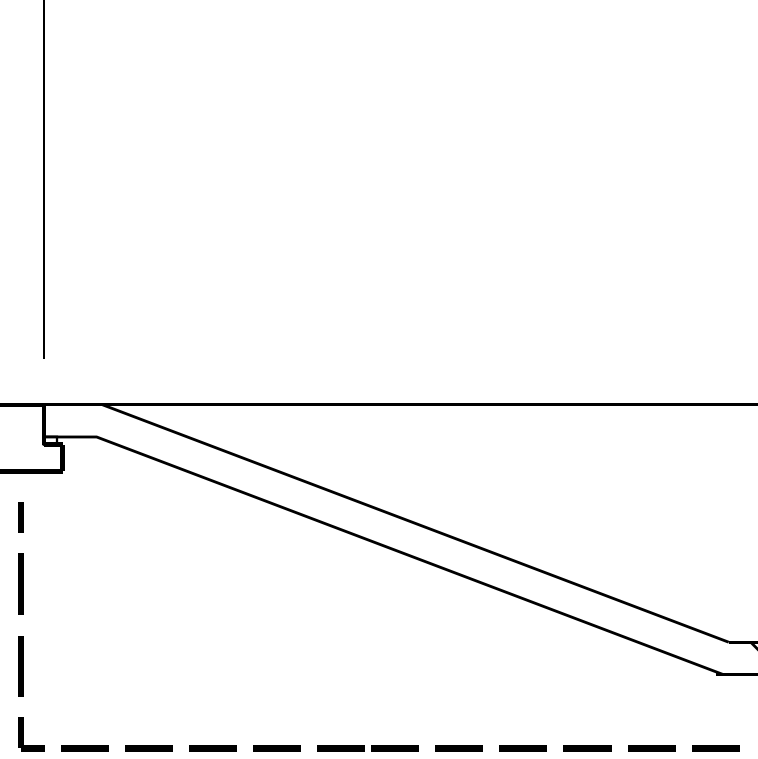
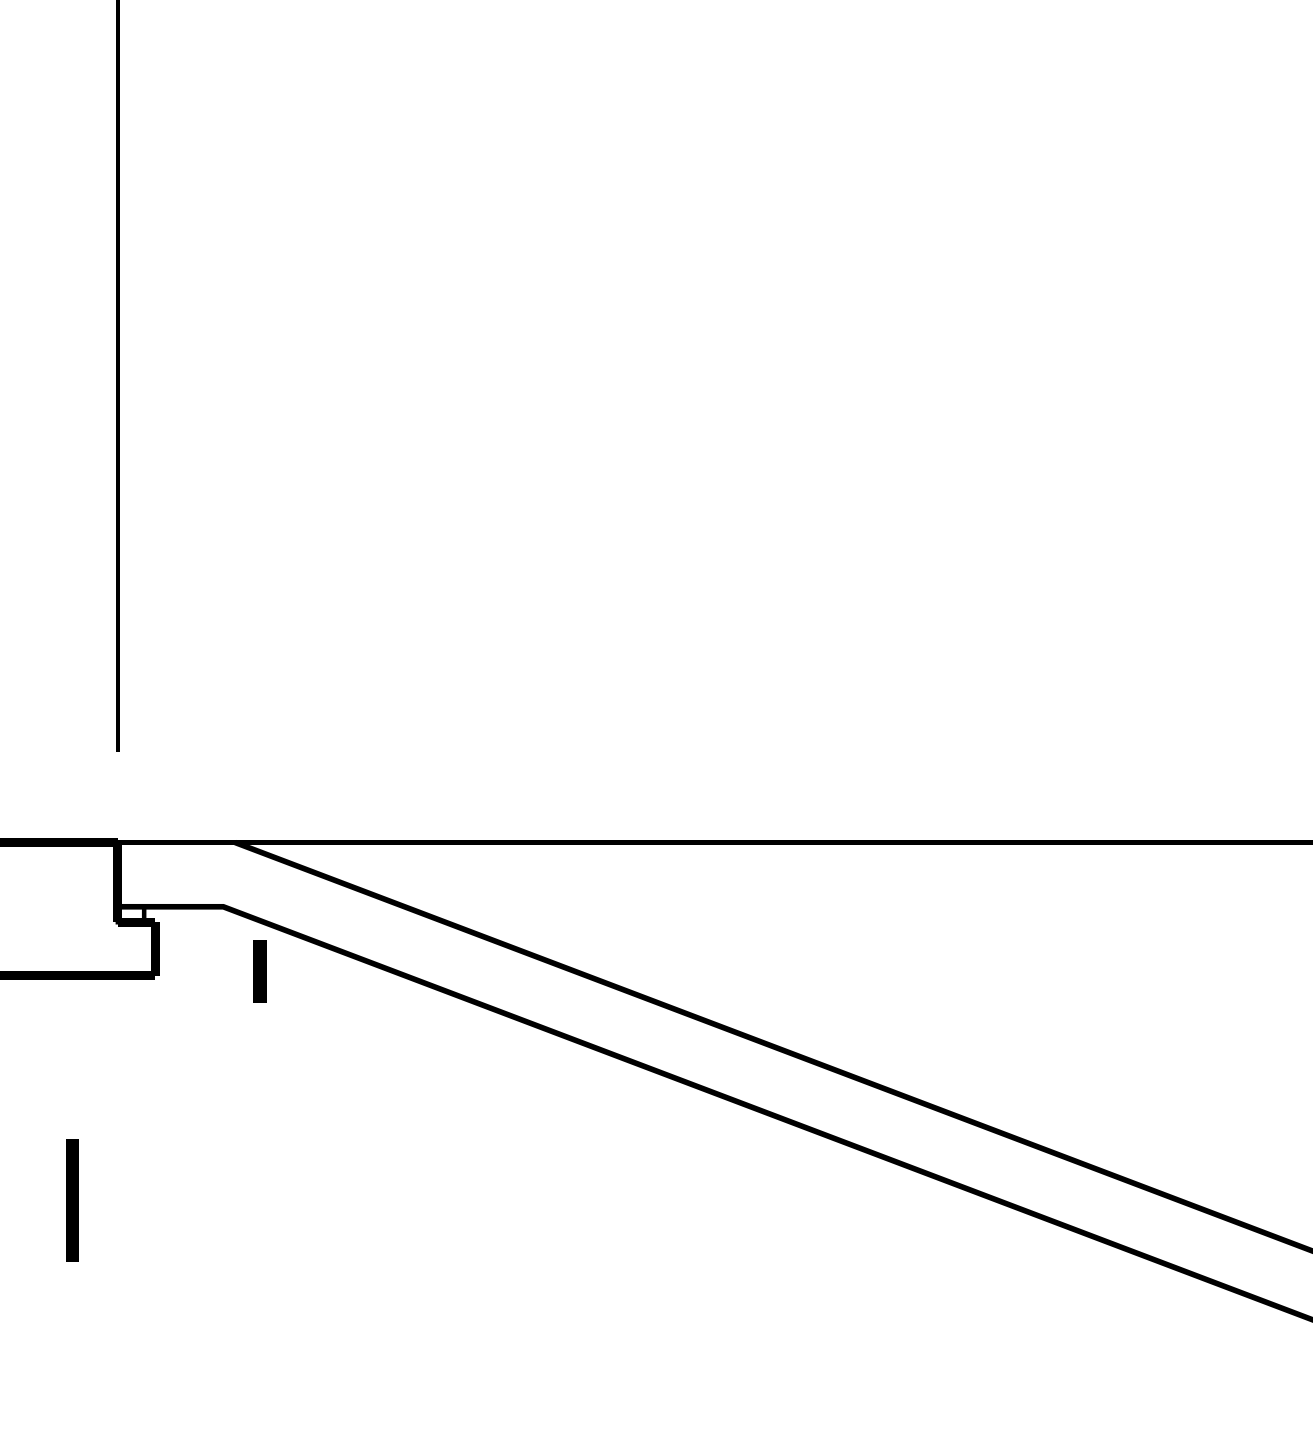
line: (20, 517) -> (258, 971), moved
line: (20, 666) -> (71, 1364), removed

